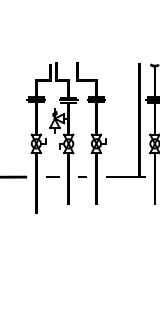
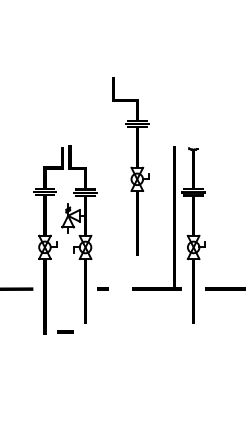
part: (91, 133) -> (130, 166), moved
line: (52, 176) -> (65, 331), moved

